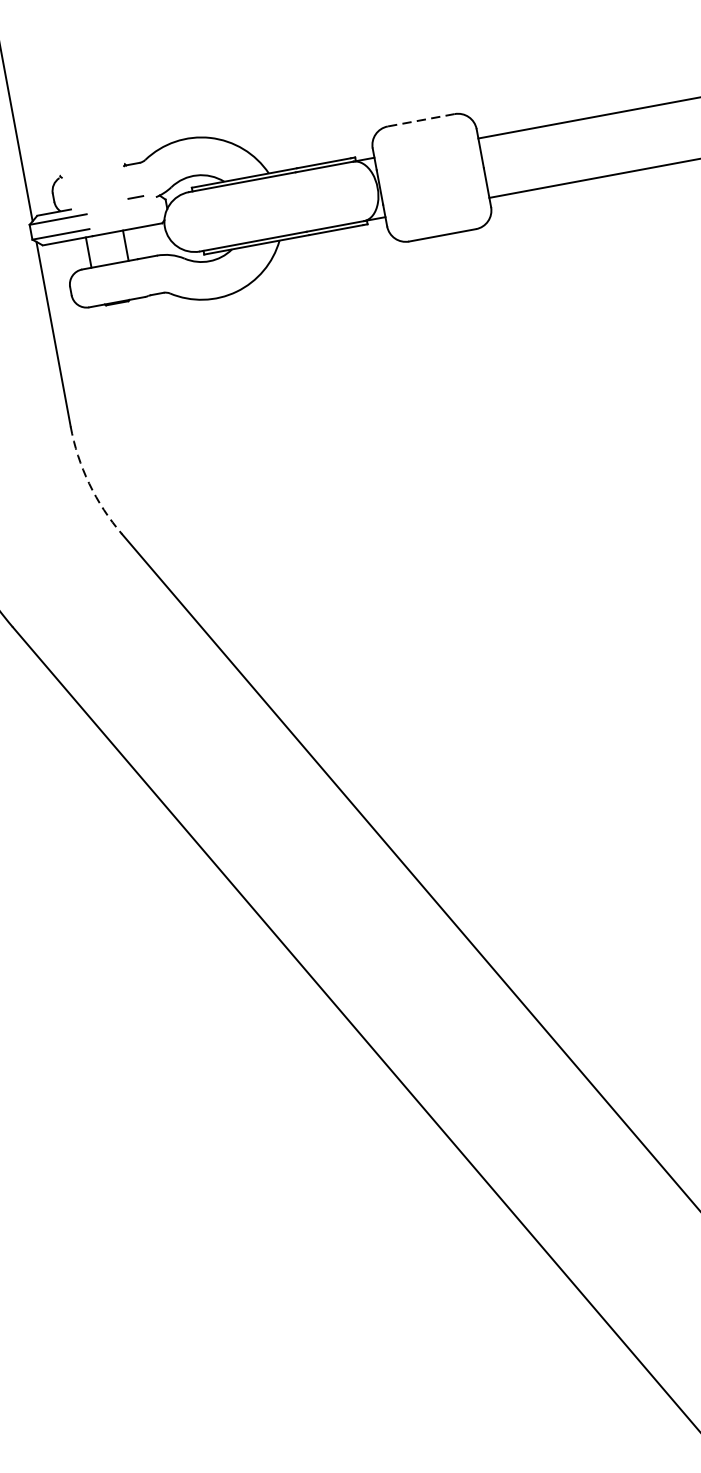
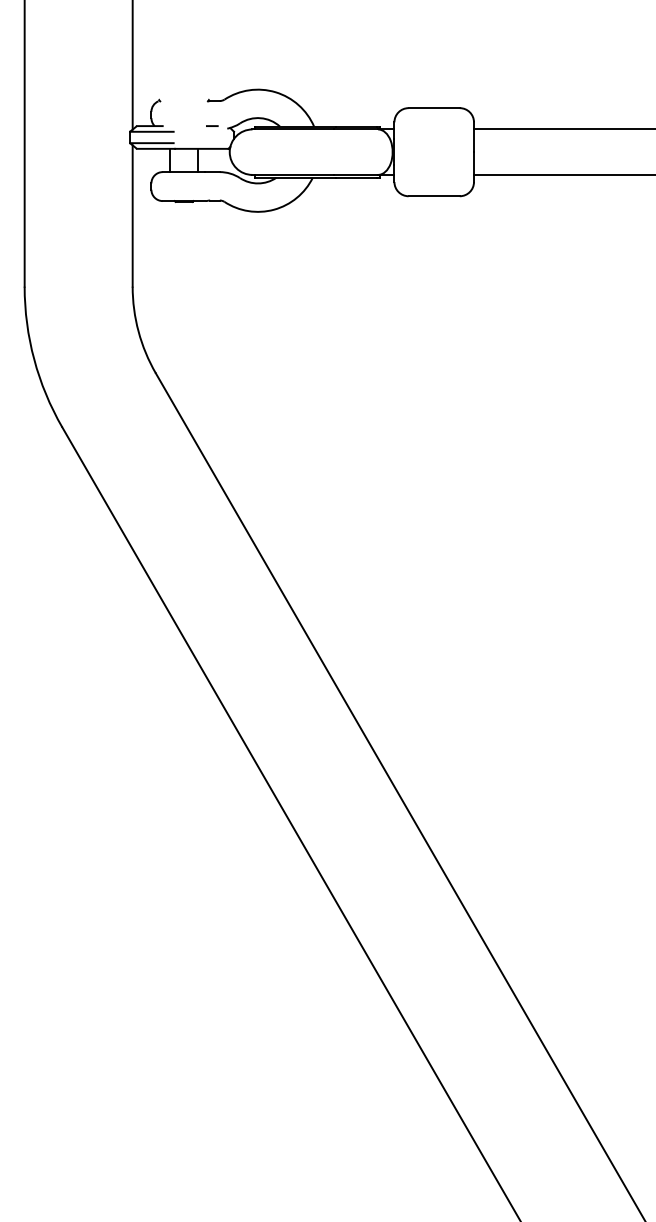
line: (421, 120) -> (434, 108), dashed -> solid
arc: (89, 483) -> (138, 331), dashed -> solid

